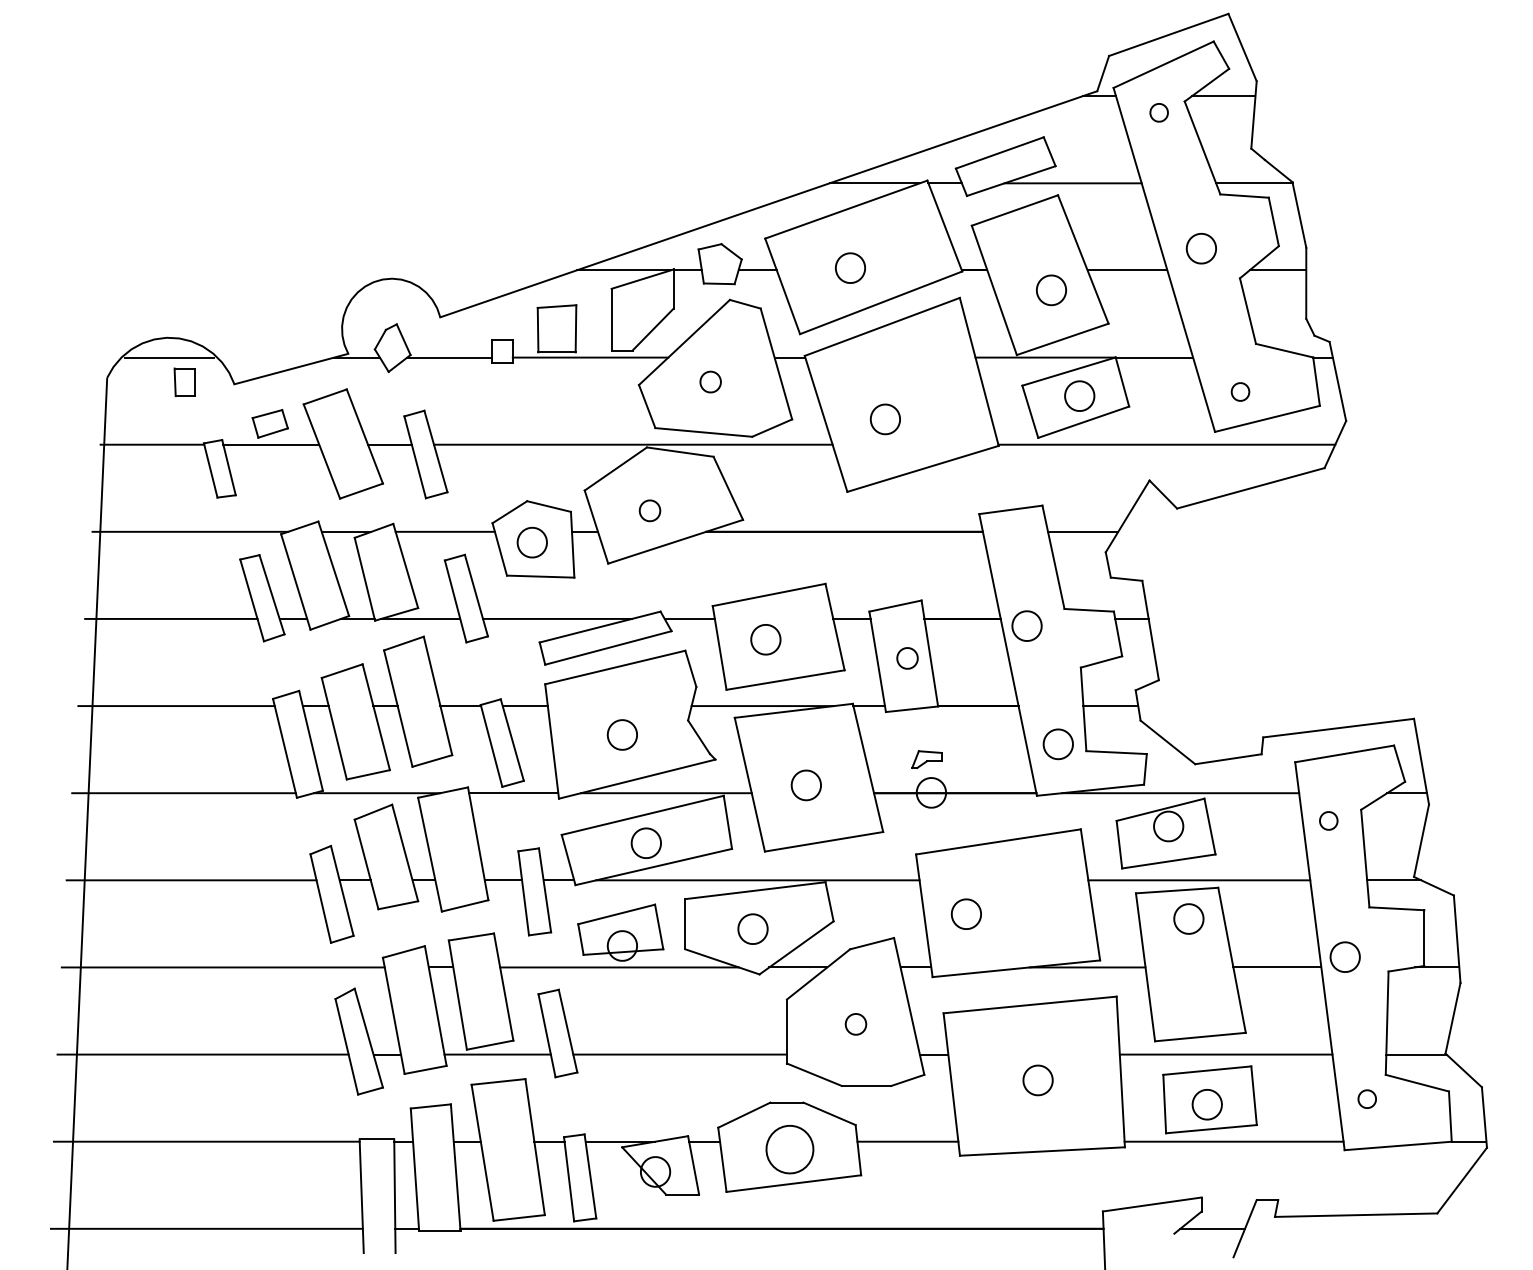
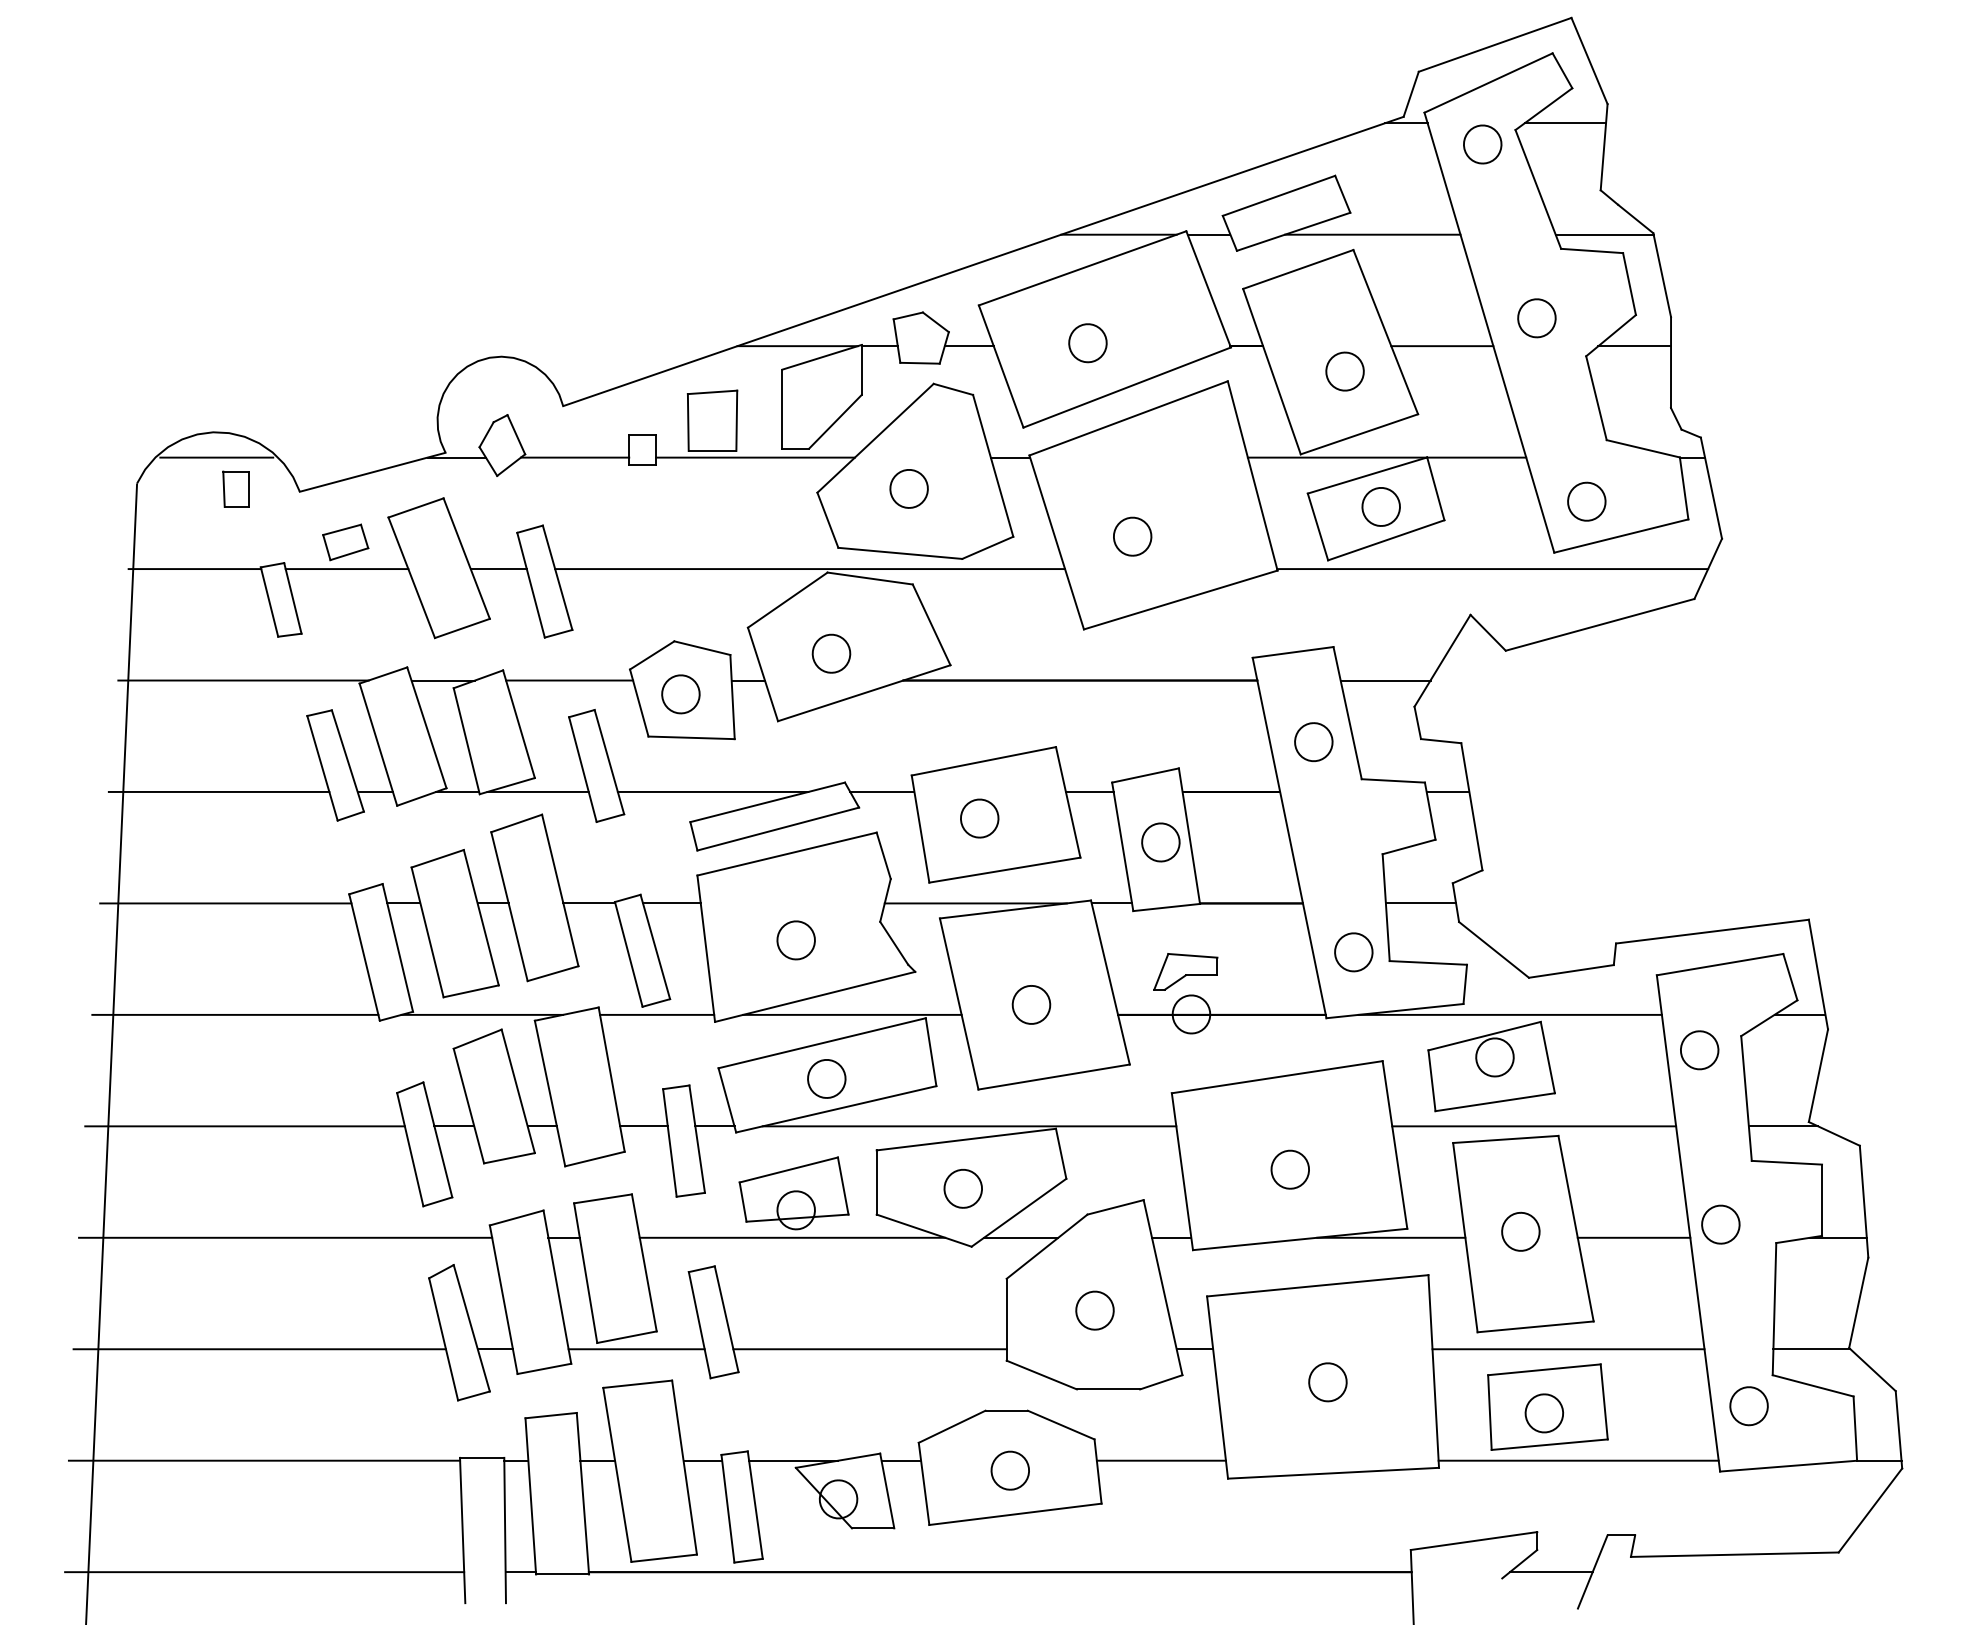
part: (1158, 112) -> (1482, 144), size x1.67
part: (710, 381) -> (908, 488), size x1.43
part: (1240, 391) -> (1586, 501), size x1.67
part: (650, 510) -> (831, 653), size x1.43
part: (1026, 625) -> (1313, 741), moved
part: (907, 658) -> (1160, 842), size x1.43
part: (926, 759) -> (1185, 971), size x1.67
part: (1328, 821) -> (1699, 1050), size x1.67
part: (965, 914) -> (1289, 1169), moved
part: (1188, 918) -> (1520, 1231), moved
part: (855, 1024) -> (1094, 1310), size x1.43
part: (1366, 1099) -> (1748, 1406), size x1.67
part: (789, 1149) -> (1009, 1470), size x0.62

